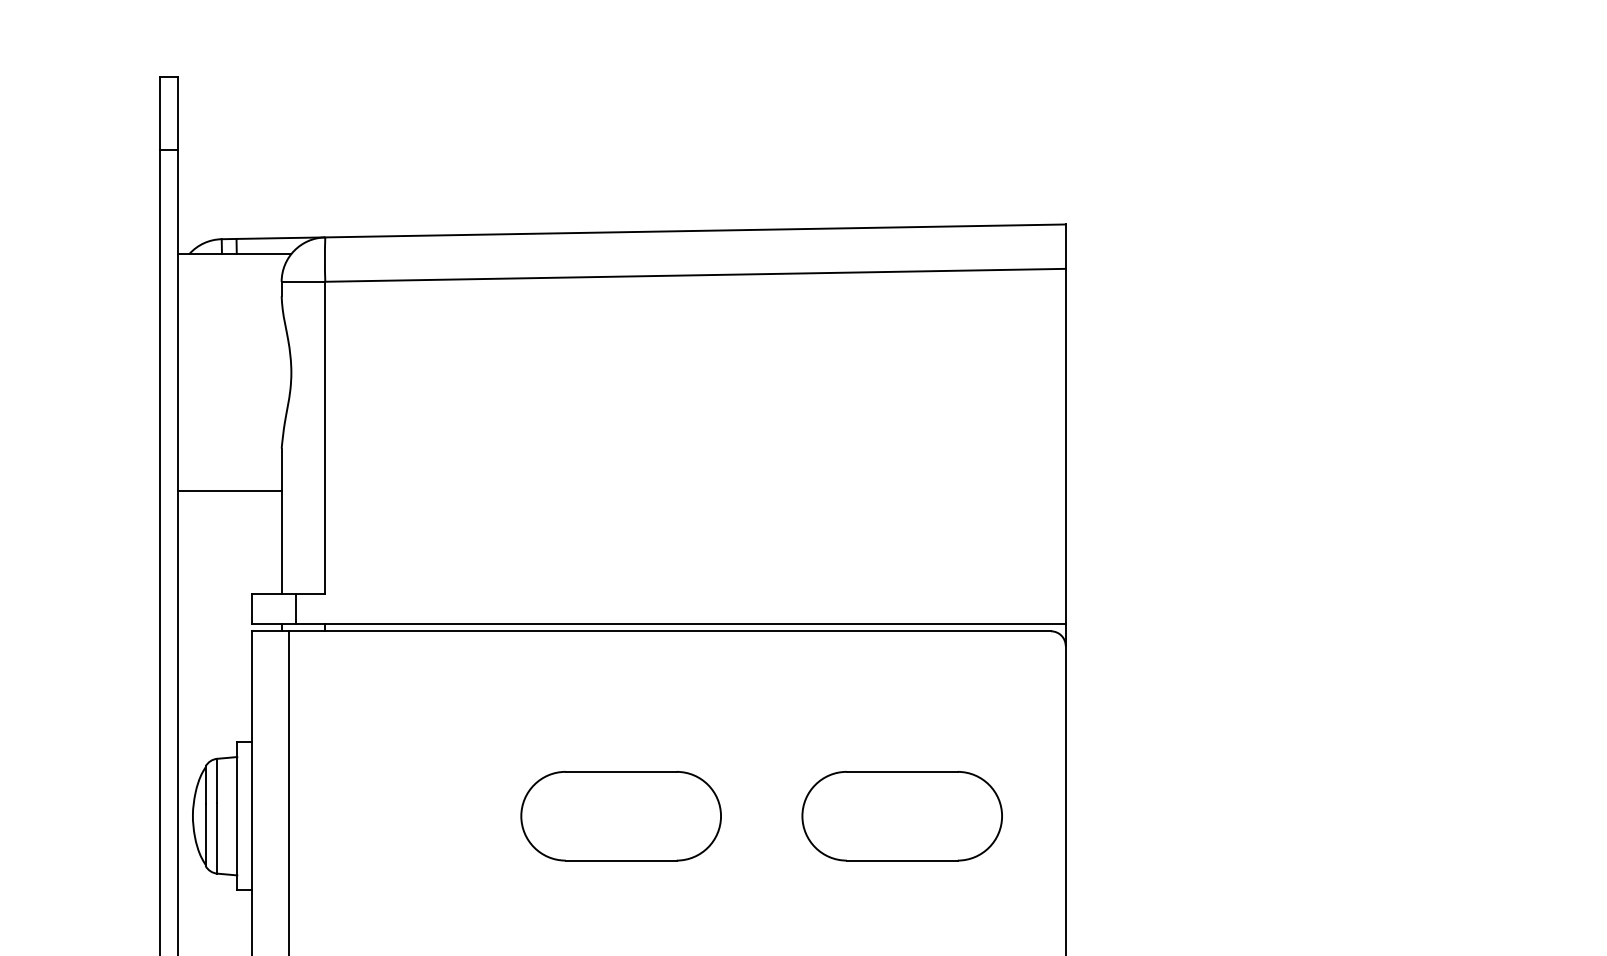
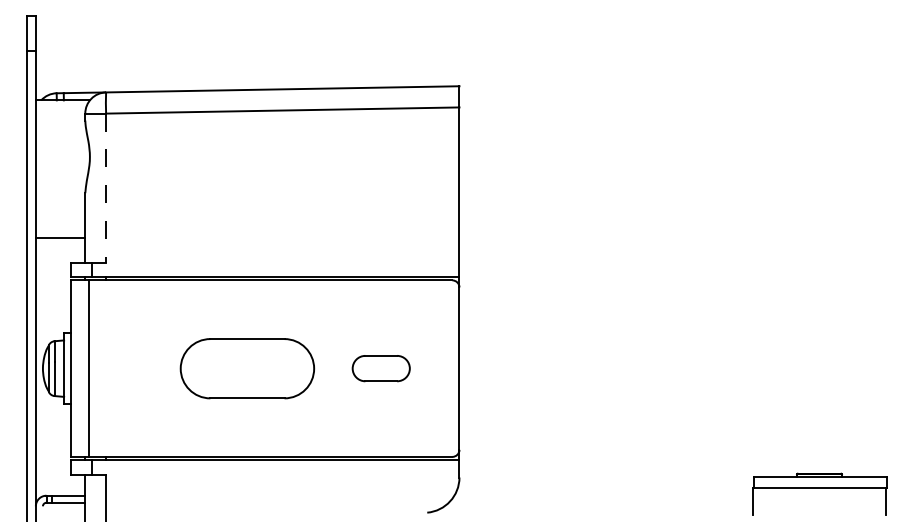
line: (326, 438) -> (106, 188), solid -> dashed
line: (229, 491) -> (60, 238), moved
part: (619, 815) -> (246, 368), size x1.4
part: (900, 815) -> (380, 368), size x0.6

